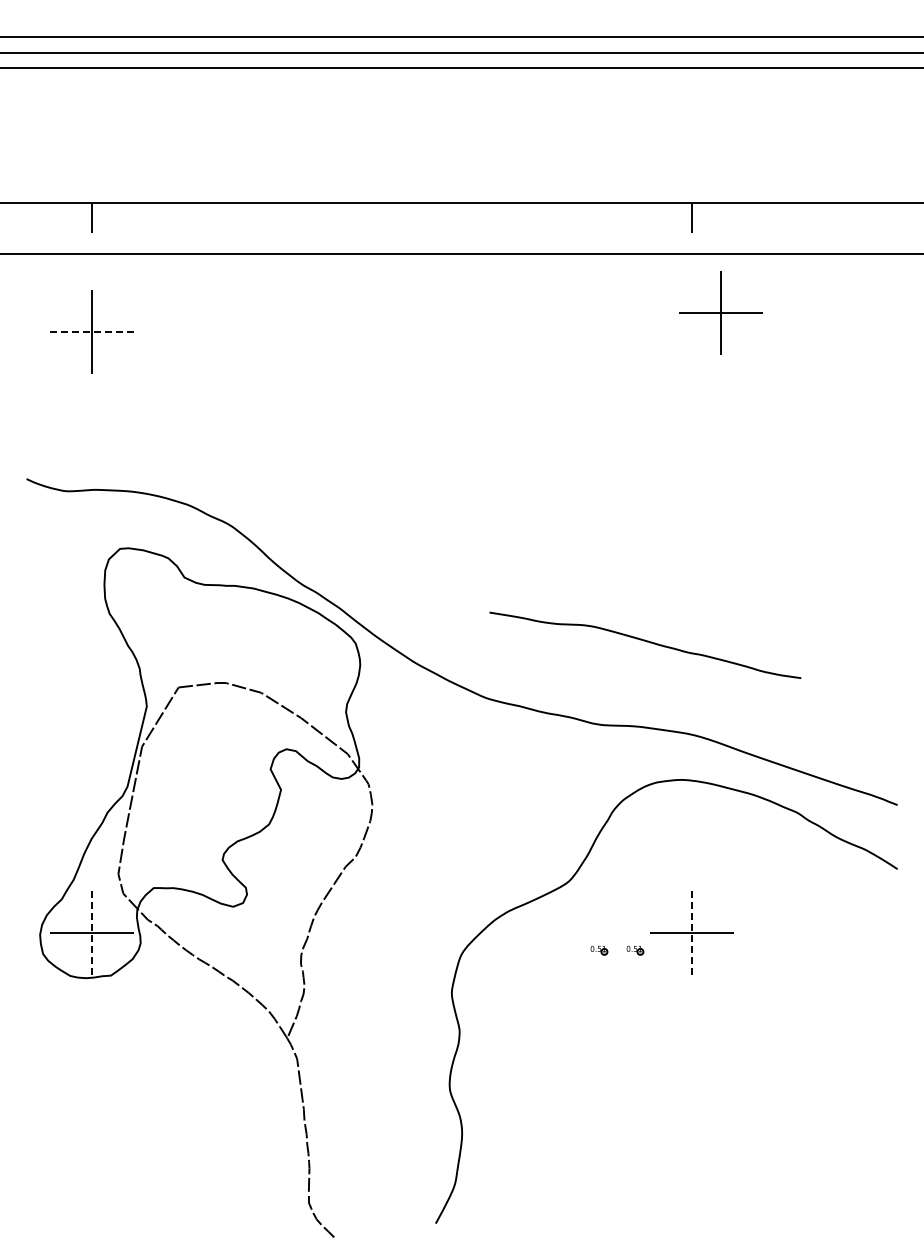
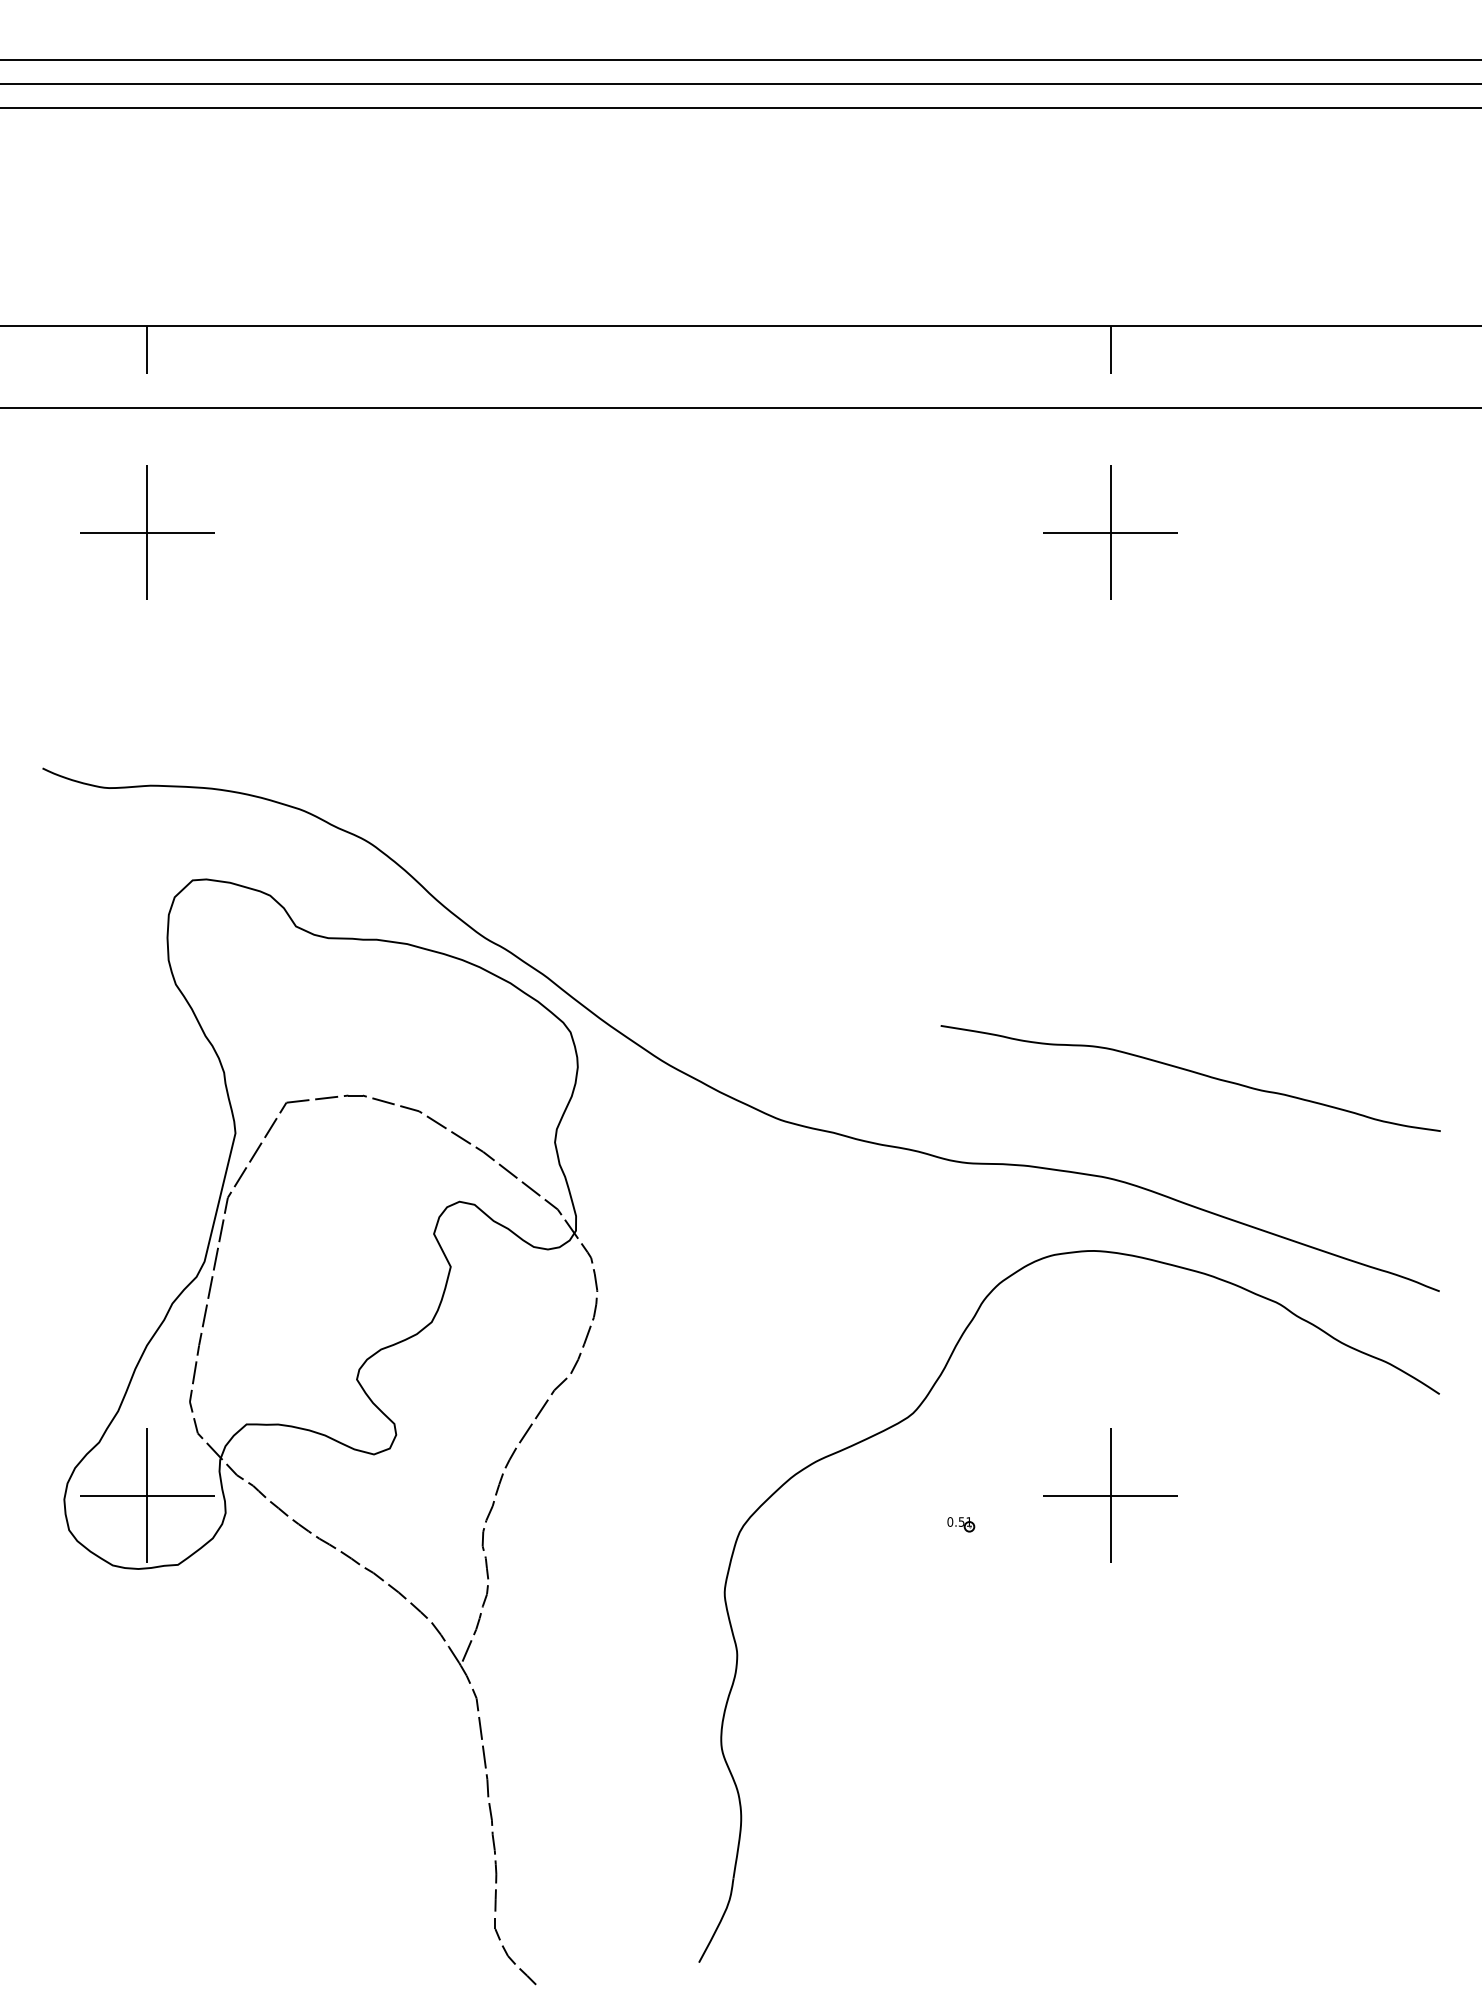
part: (720, 312) -> (1109, 531), moved
line: (91, 332) -> (146, 533), dashed -> solid
curve: (647, 642) -> (1194, 1073), moved
line: (91, 932) -> (146, 1495), dashed -> solid
line: (692, 932) -> (1110, 1495), dashed -> solid
part: (635, 950) -> (1019, 1524), removed

